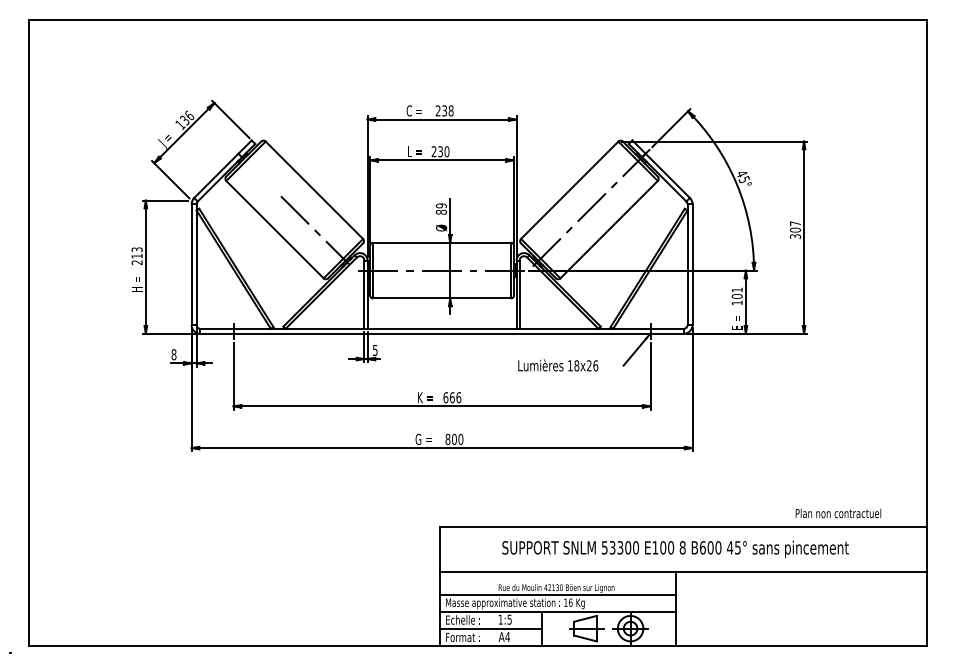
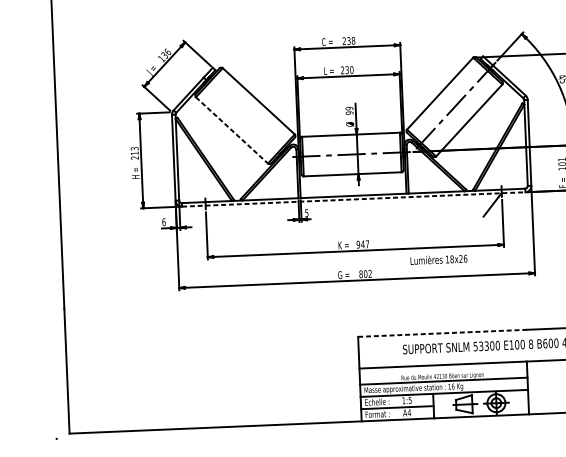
text: (441, 211) -> (349, 112), 89 -> 99
line: (275, 229) -> (232, 130), solid -> dashed
line: (315, 230) -> (260, 129), removed
line: (442, 333) -> (354, 199), solid -> dashed
text: (173, 354) -> (163, 222), 8 -> 6
text: (558, 365) -> (439, 259), moved
text: (452, 397) -> (363, 244), 666 -> 947
text: (460, 439) -> (369, 273), 800 -> 802
line: (558, 527) -> (442, 333), solid -> dashed

